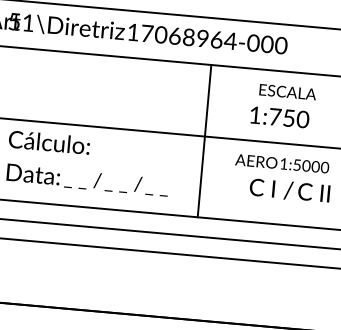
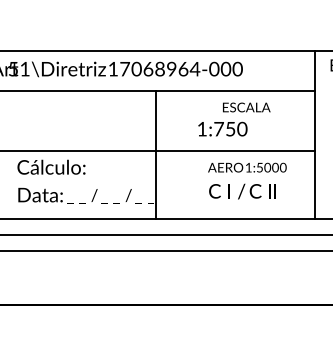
text: (279, 116) -> (222, 128), moved
line: (204, 141) -> (155, 154), moved
text: (289, 190) -> (242, 191), moved

